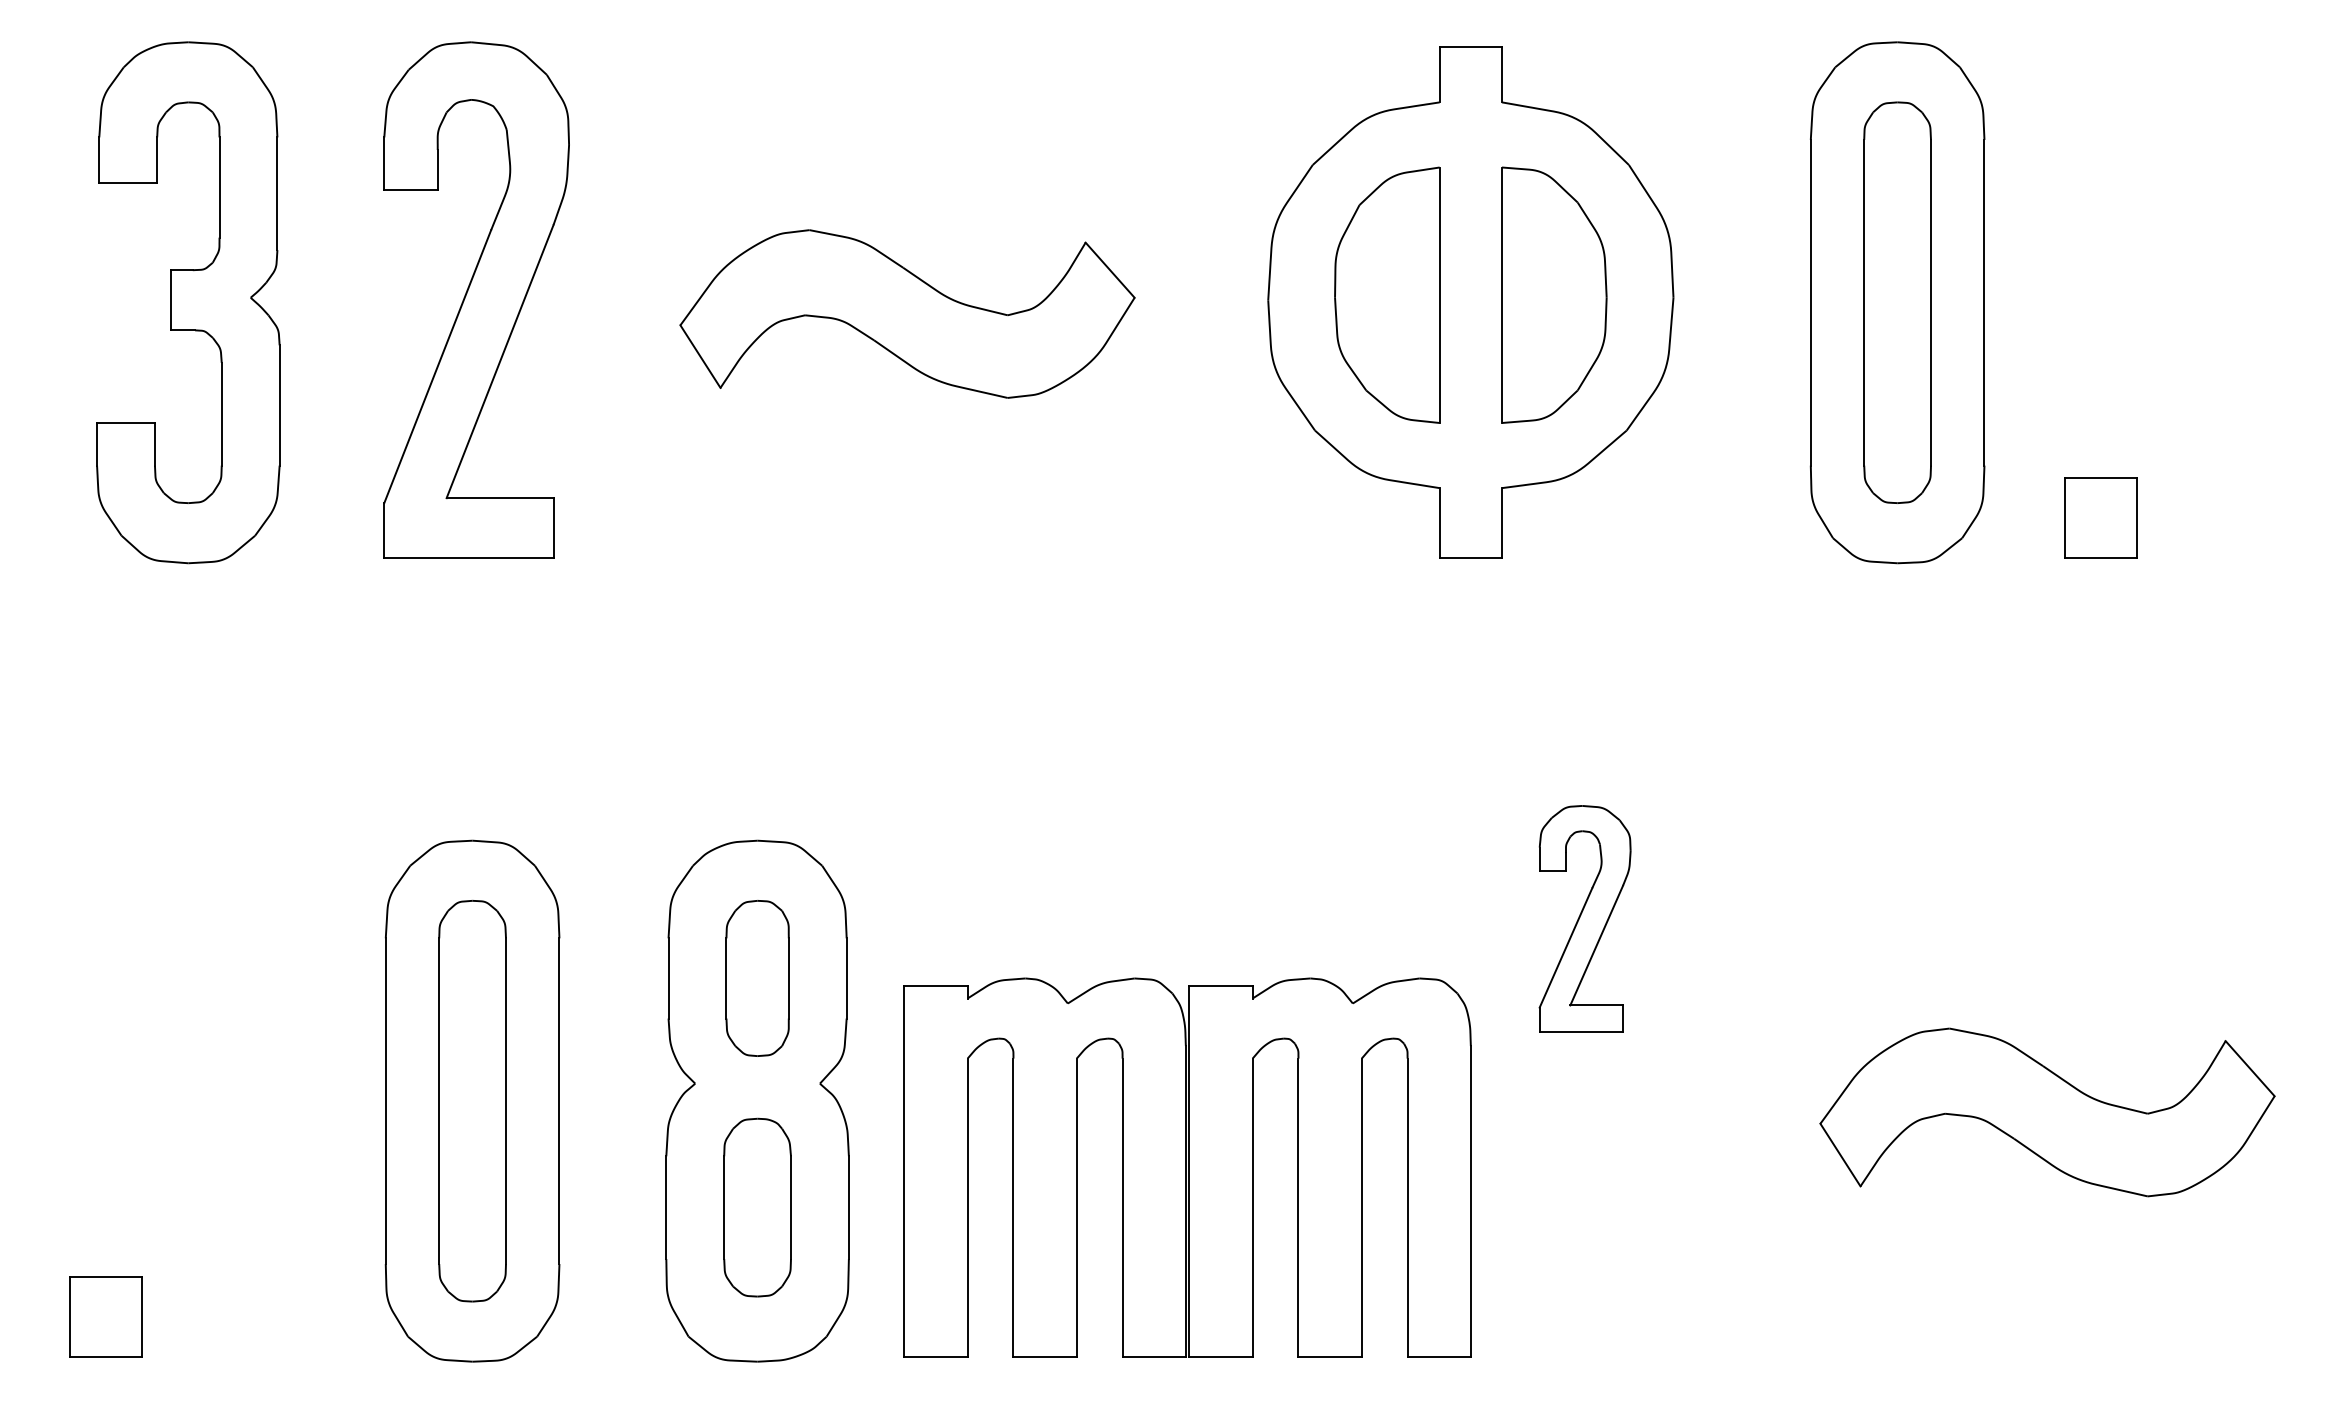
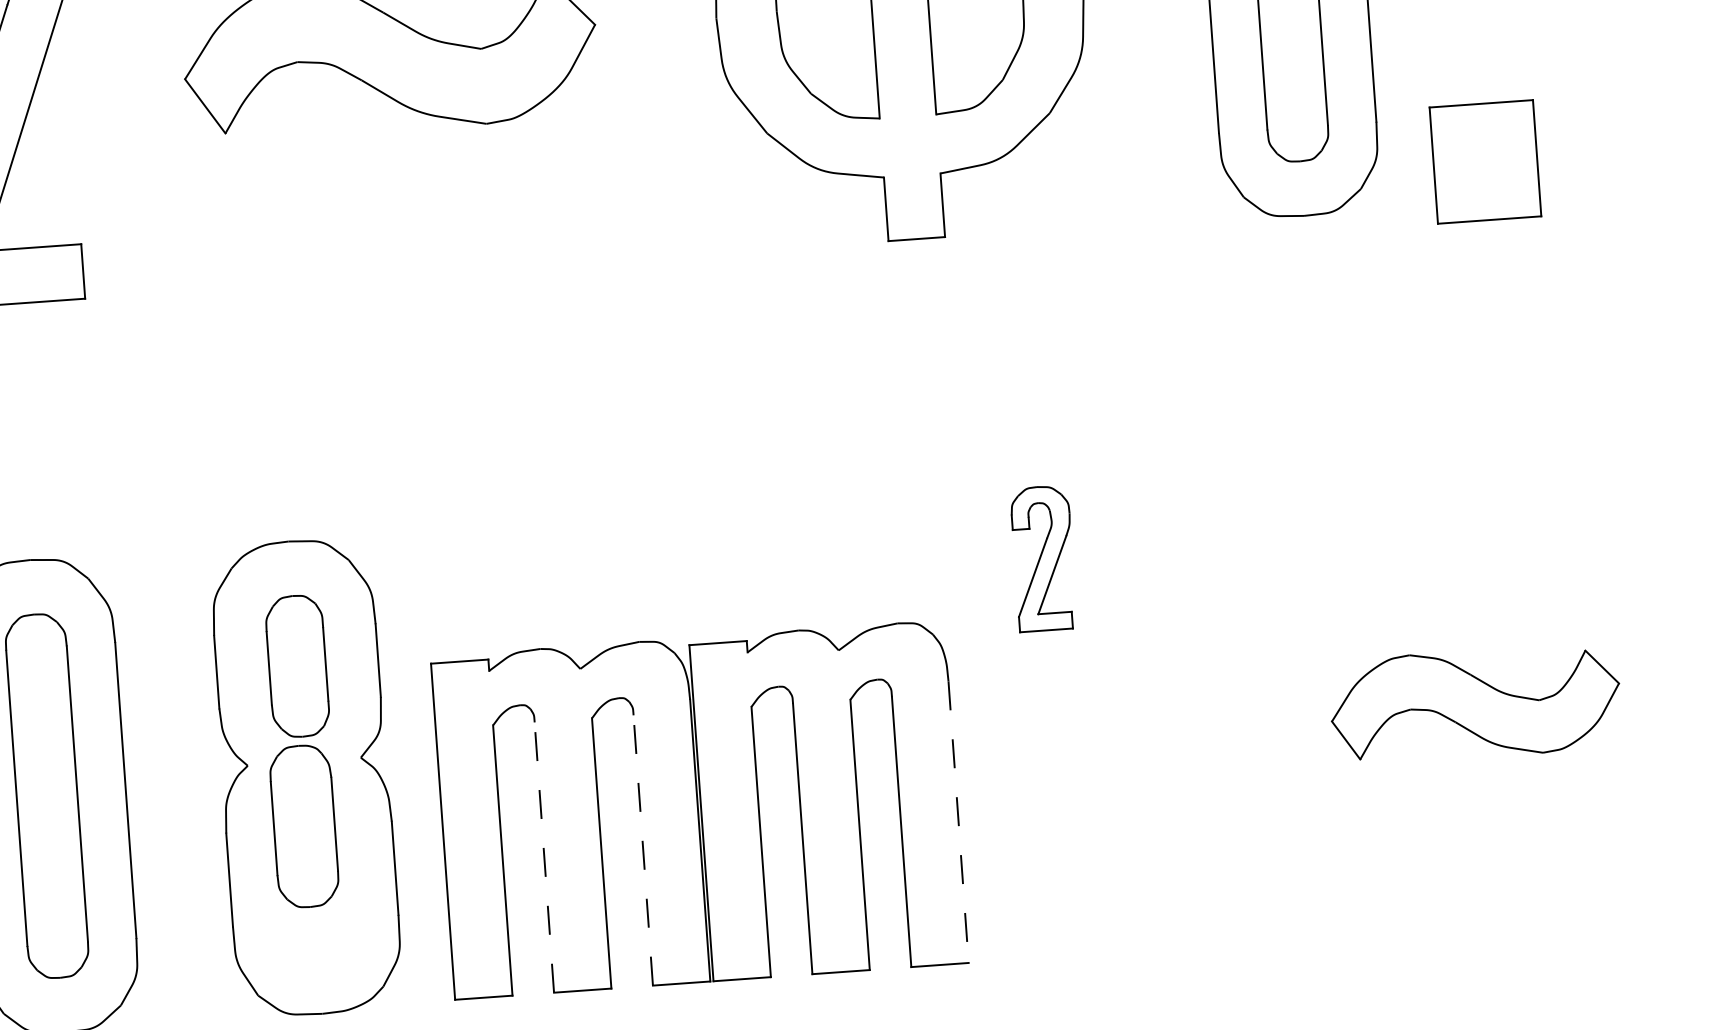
part: (2100, 517) -> (1484, 161), size x1.6
part: (1584, 918) -> (1043, 558), size x0.7
part: (2047, 1112) -> (1475, 704), size x0.7
line: (1470, 1201) -> (958, 822), solid -> dashed
part: (757, 1207) -> (304, 826), moved
line: (1013, 1207) -> (544, 857), solid -> dashed
line: (1122, 1207) -> (643, 850), solid -> dashed

